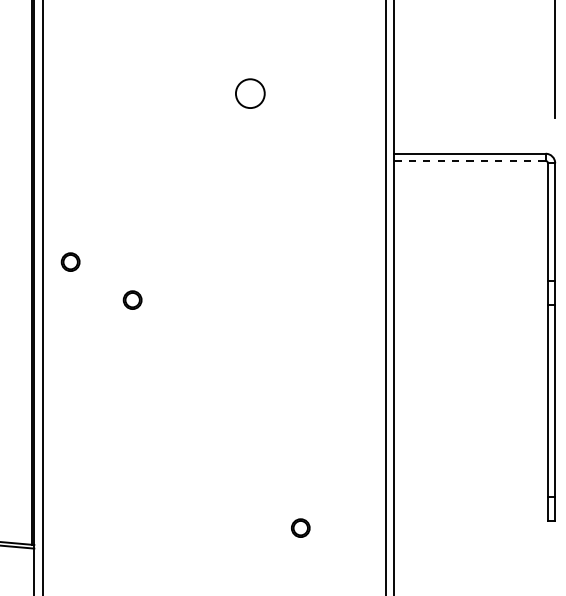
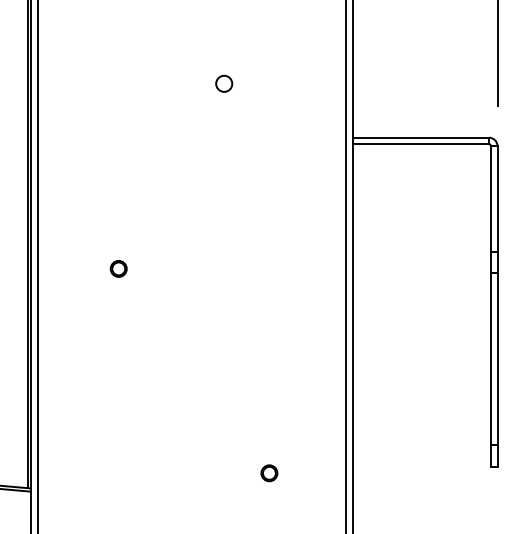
circle: (250, 93) -> (224, 83), size x0.62
line: (470, 160) -> (421, 143), dashed -> solid
part: (70, 261) -> (63, 234), removed

